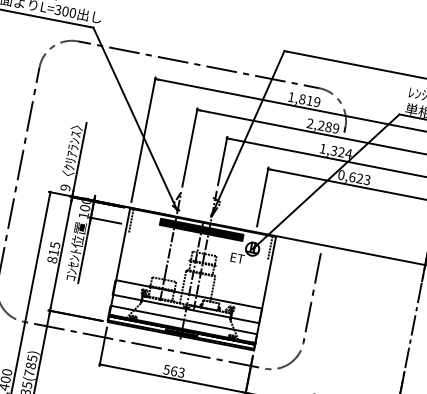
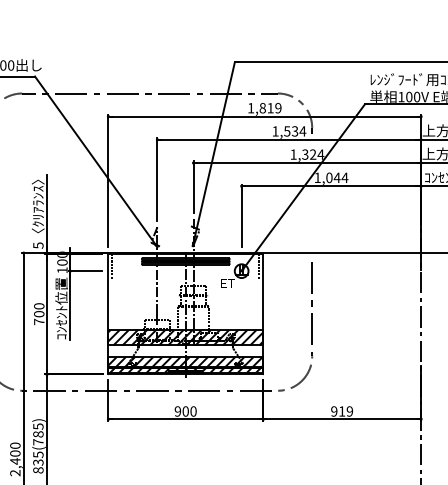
text: (323, 126) -> (289, 131), 2,289 -> 1,534
text: (354, 177) -> (331, 177), 0,623 -> 1,044
text: (65, 187) -> (38, 245), 9 -> 5
text: (54, 253) -> (39, 314), 815 -> 700
hatch: (187, 301) -> (185, 337), added
hatch: (182, 326) -> (185, 364), added
text: (173, 371) -> (185, 411), 563 -> 900

